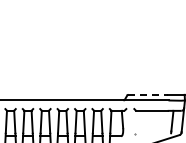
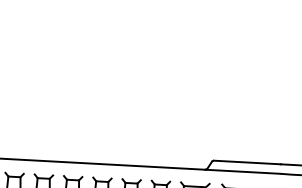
line: (148, 94) -> (247, 161), dashed -> solid

